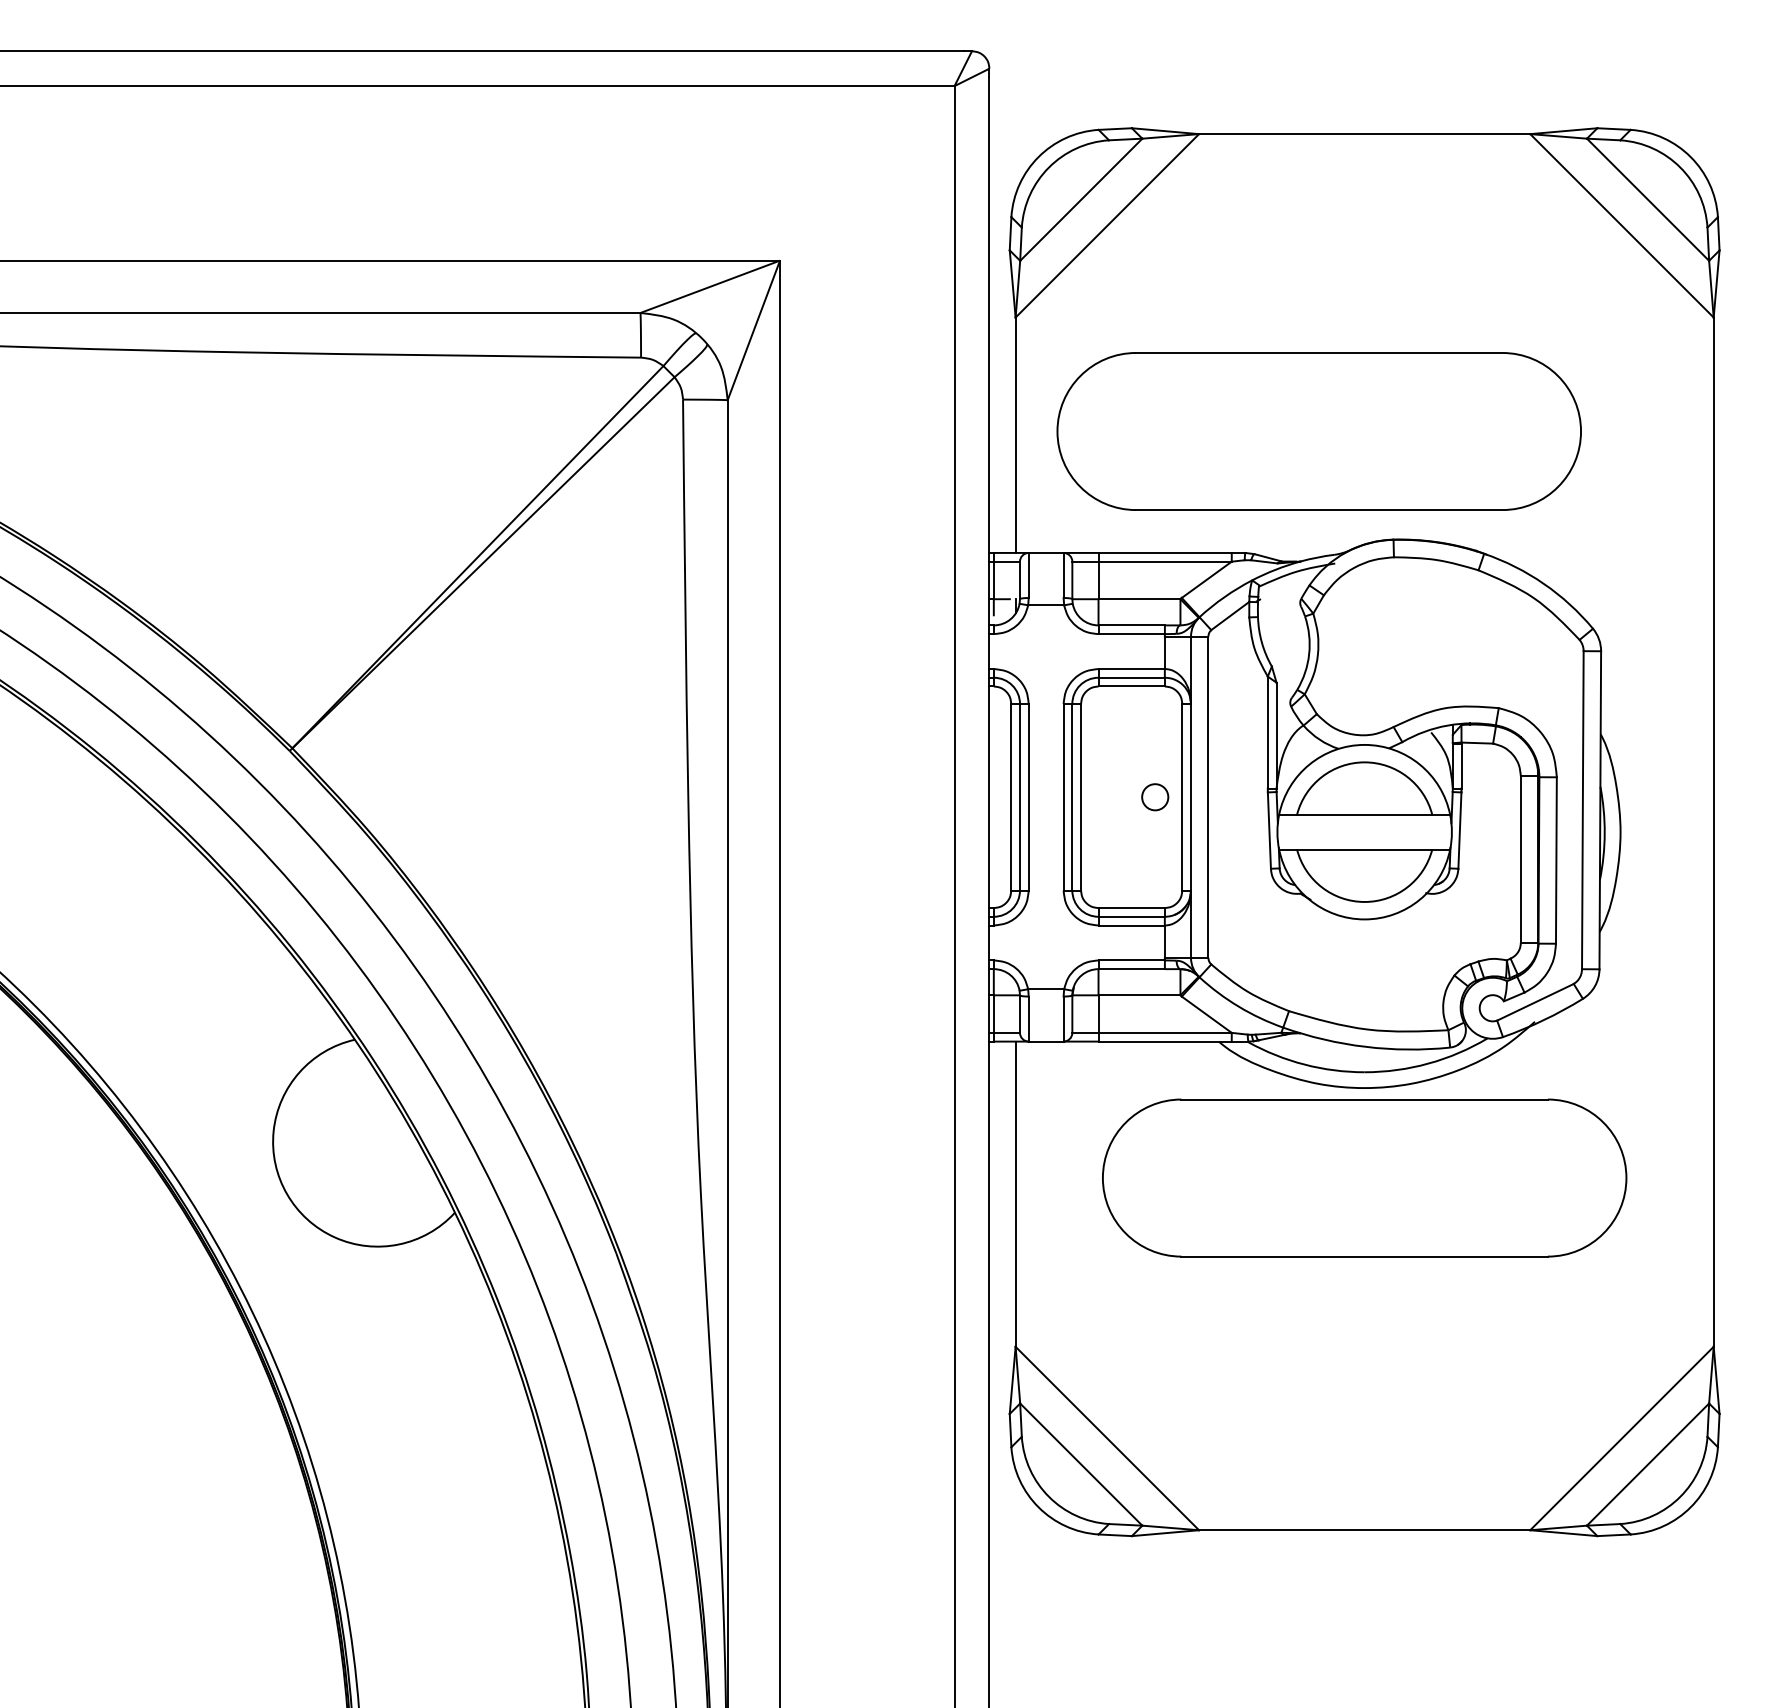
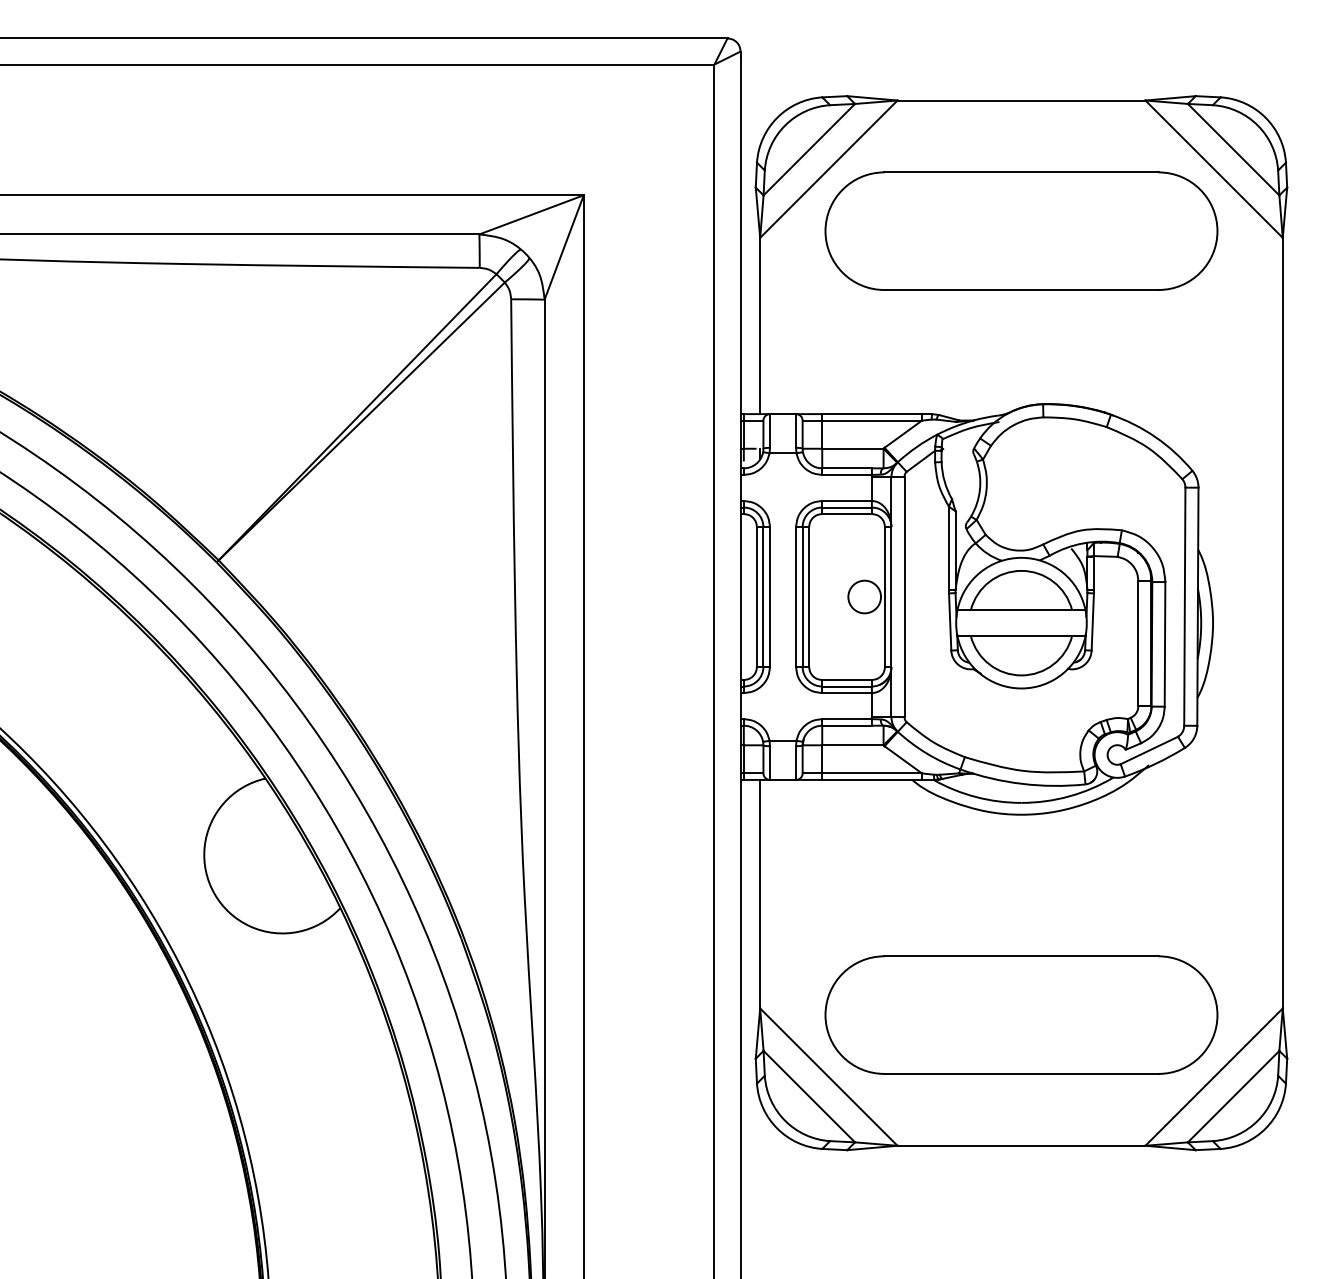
part: (1319, 430) -> (1021, 230), moved
circle: (1154, 796) -> (864, 596), size x1.67
part: (1364, 1177) -> (1021, 1014), moved

